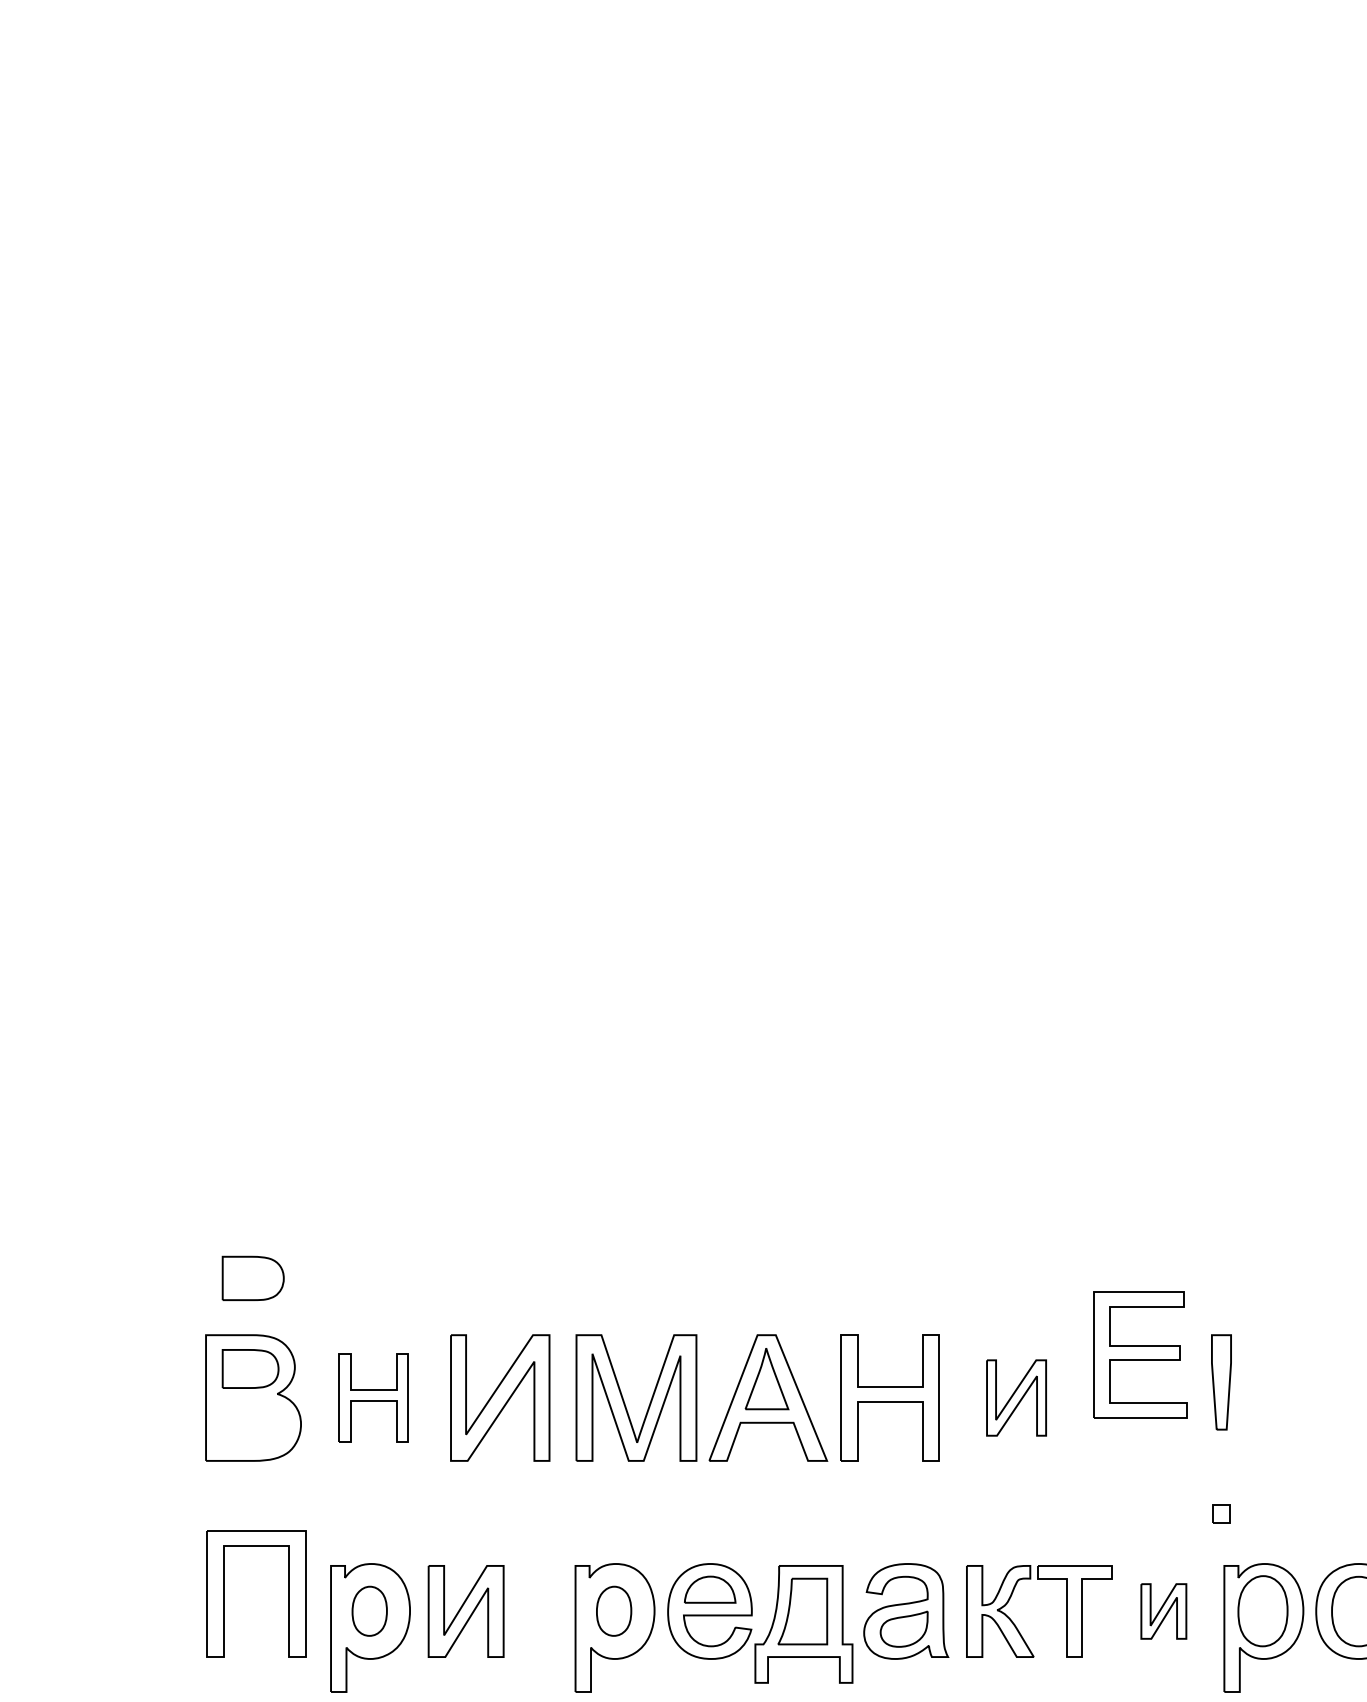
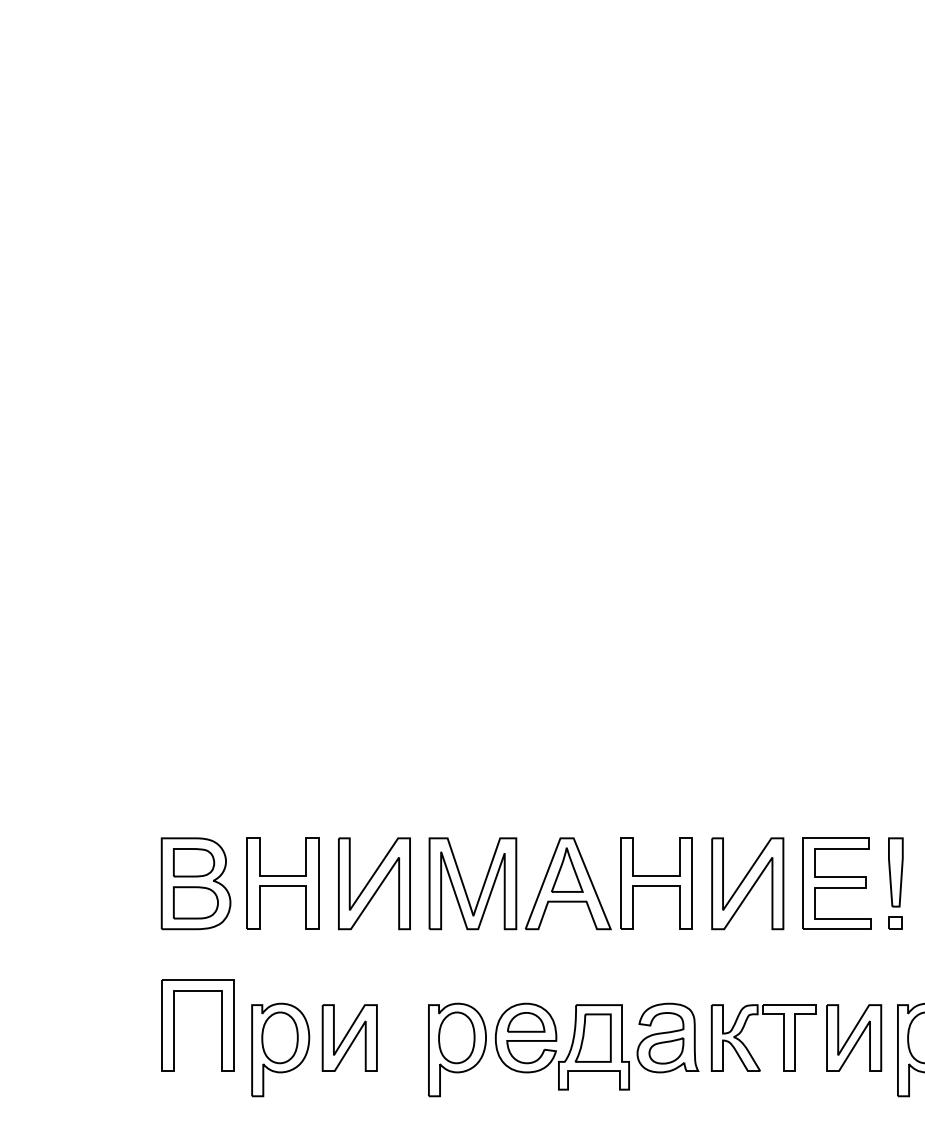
part: (252, 1277) -> (195, 902), moved
part: (1140, 1354) -> (837, 883), moved
part: (373, 1397) -> (282, 883), size x1.43
part: (1016, 1397) -> (747, 883), size x1.67
part: (1221, 1513) -> (895, 922), moved
part: (369, 1611) -> (279, 1038), size x1.43
part: (613, 1611) -> (456, 1038), size x1.43
part: (1163, 1611) -> (853, 1038), size x1.67

